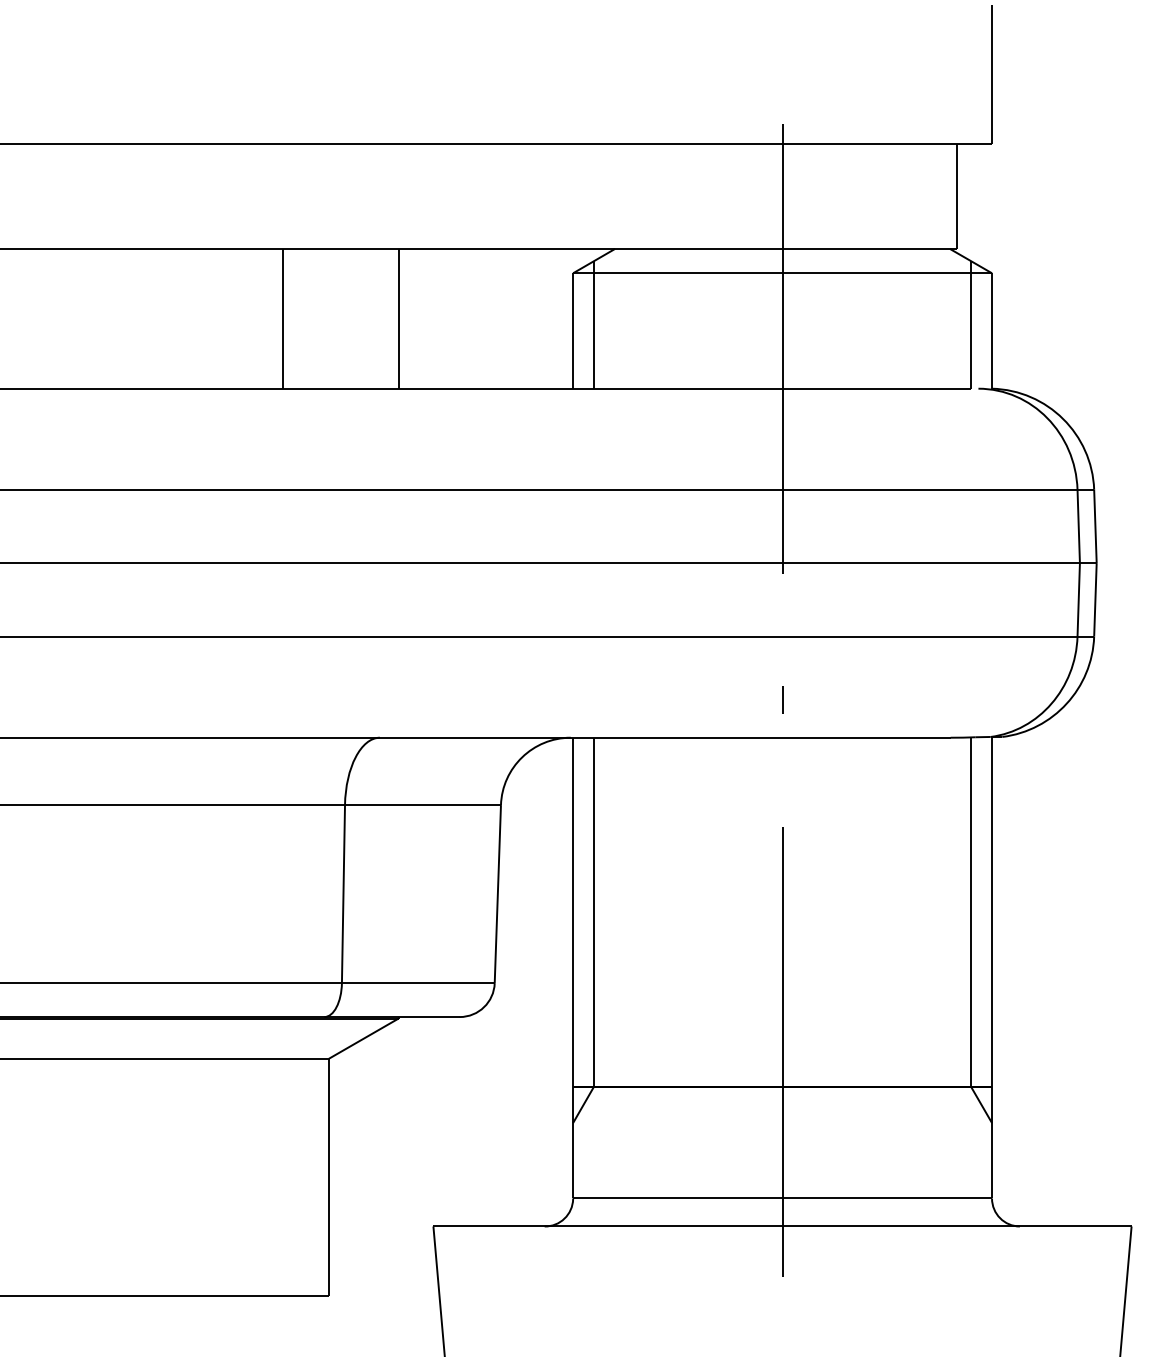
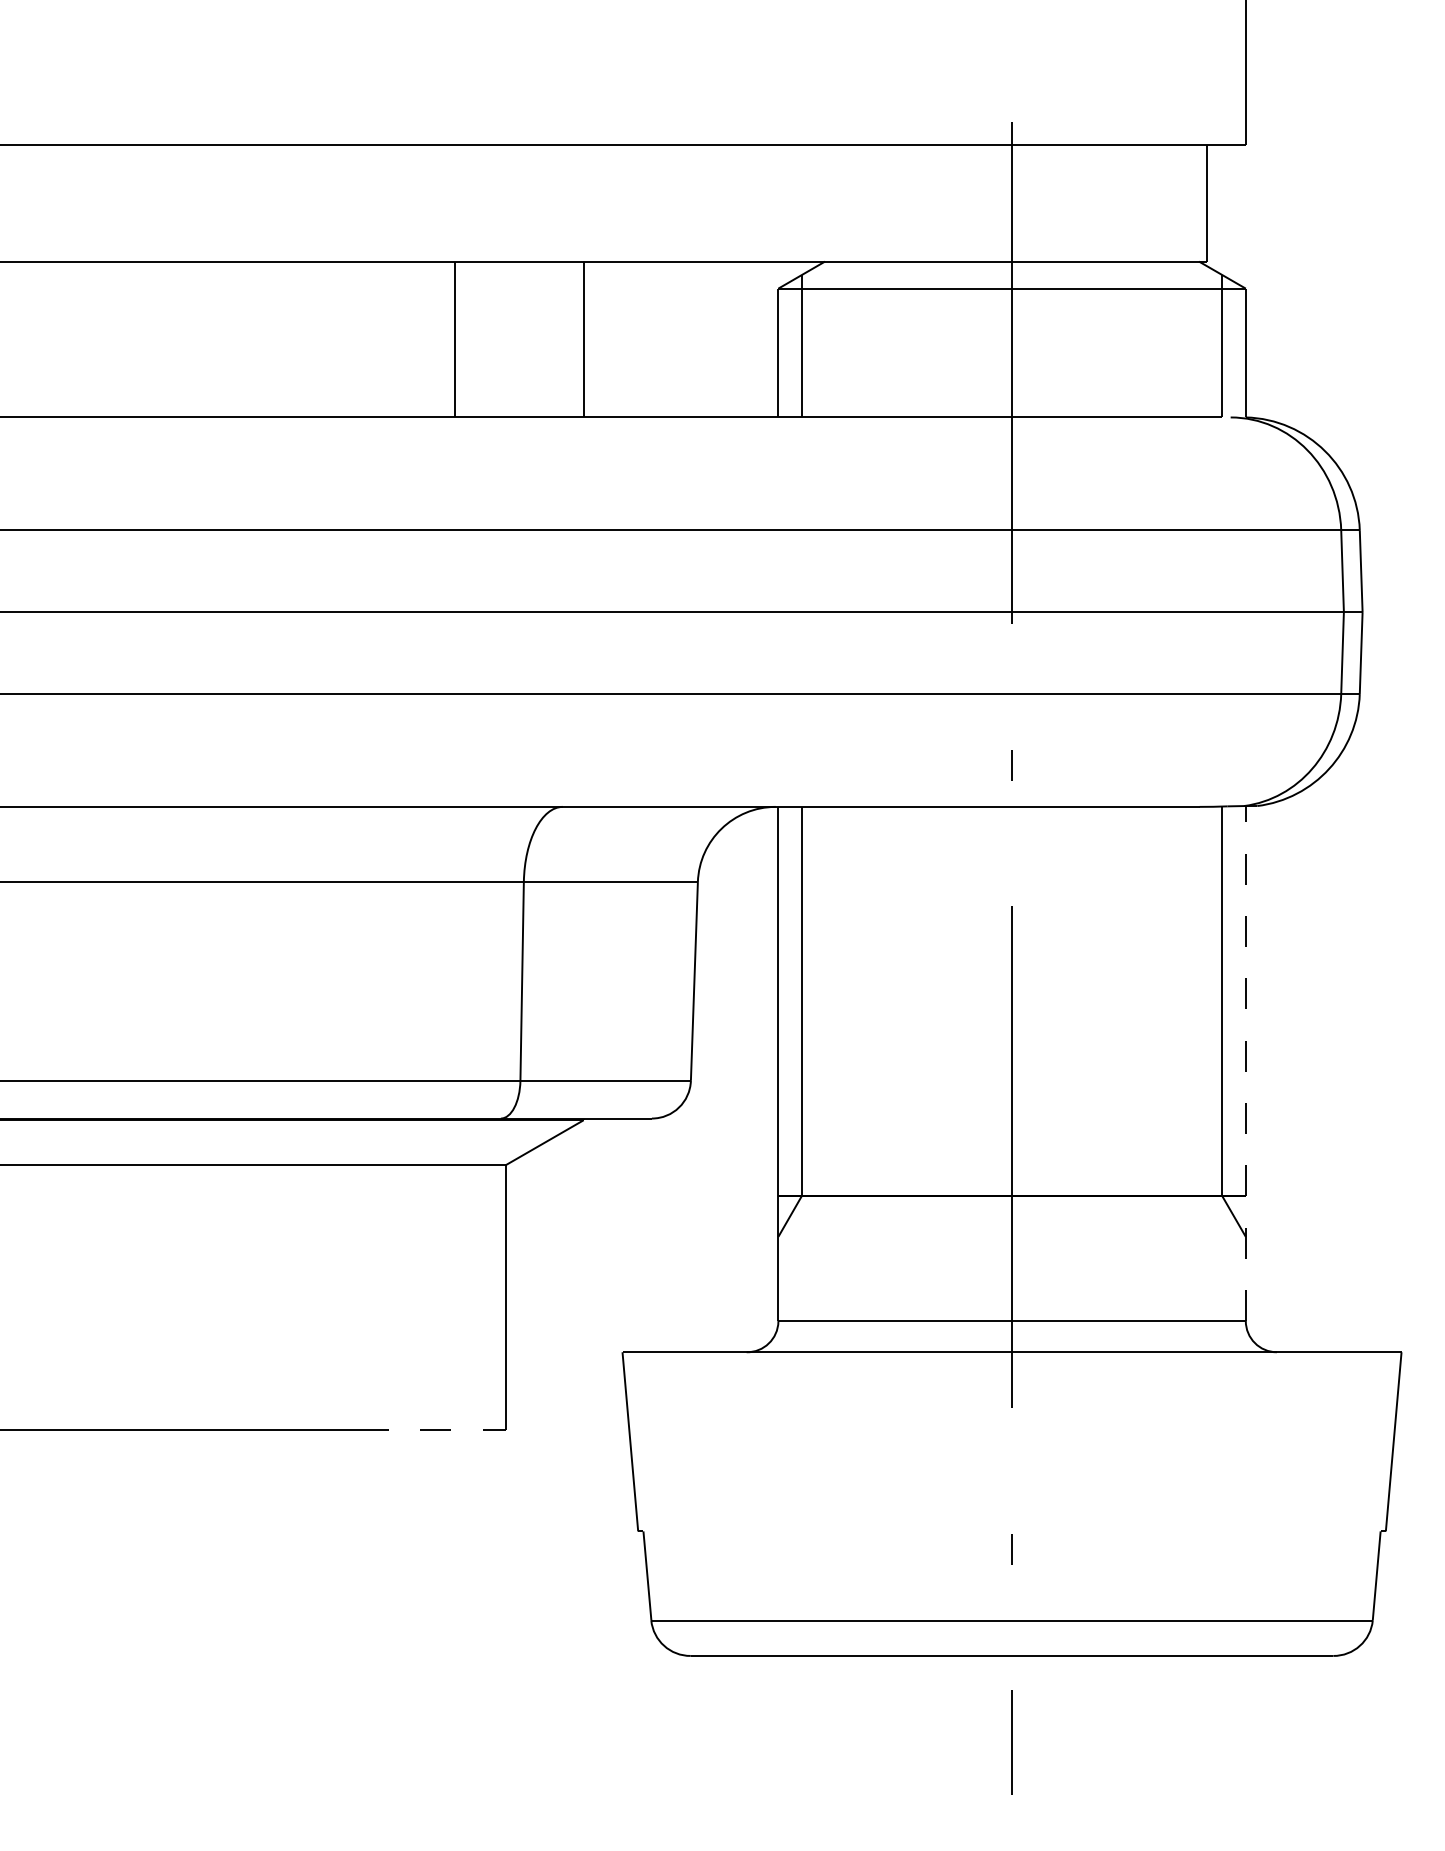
line: (991, 967) -> (1245, 1063), solid -> dashed
line: (262, 1296) -> (431, 1430), solid -> dashed

